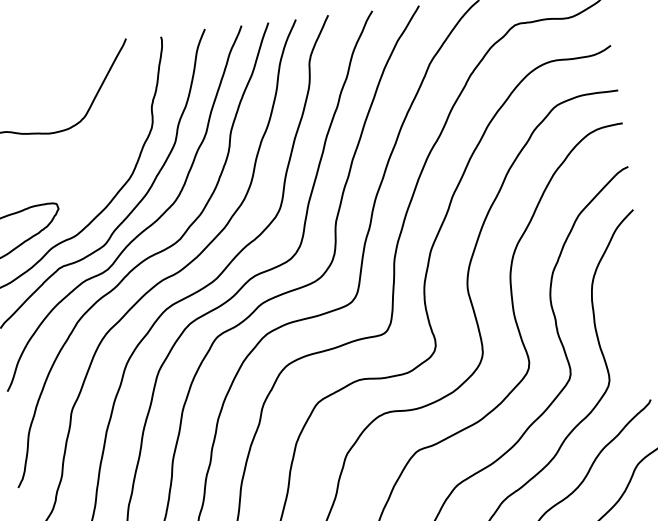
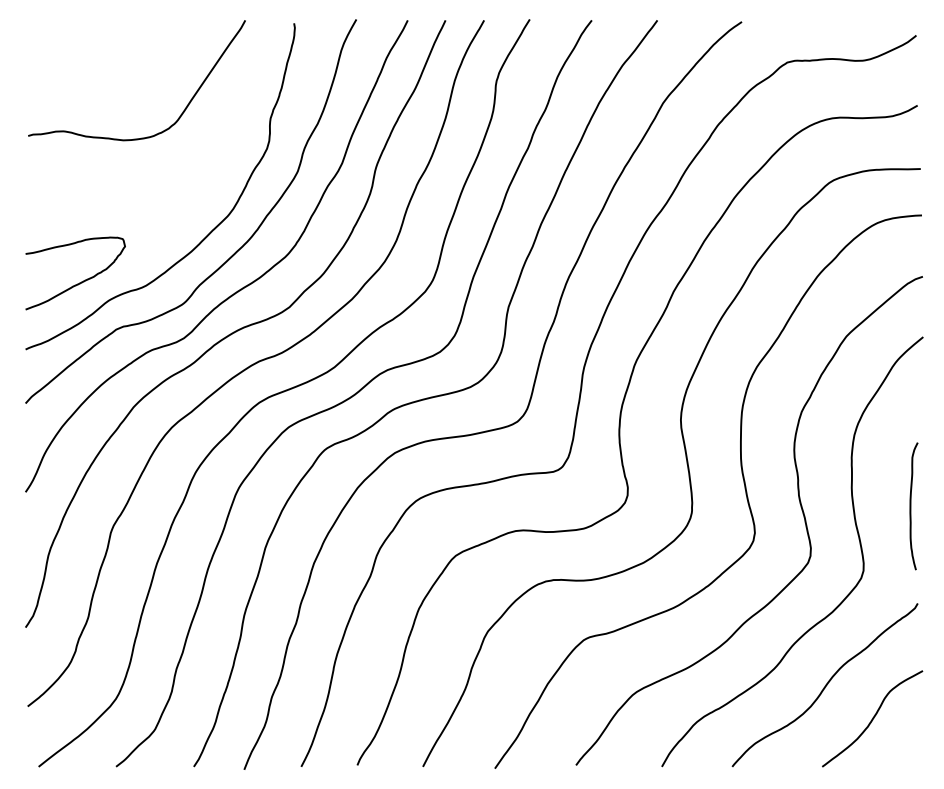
curve: (638, 331) -> (911, 506), added

